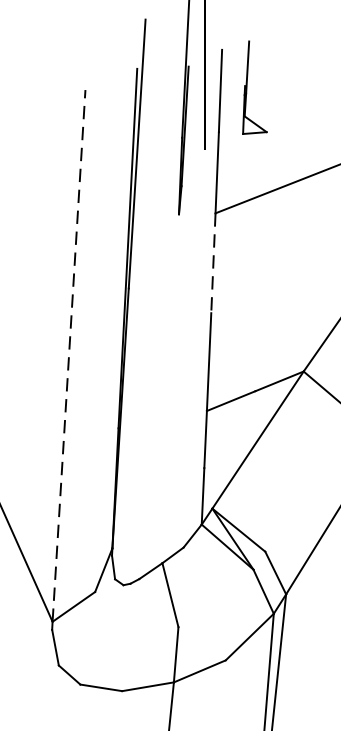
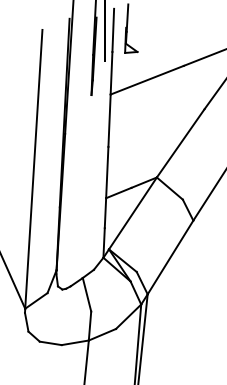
line: (213, 264) -> (109, 121), dashed -> solid
line: (68, 356) -> (33, 169), dashed -> solid

